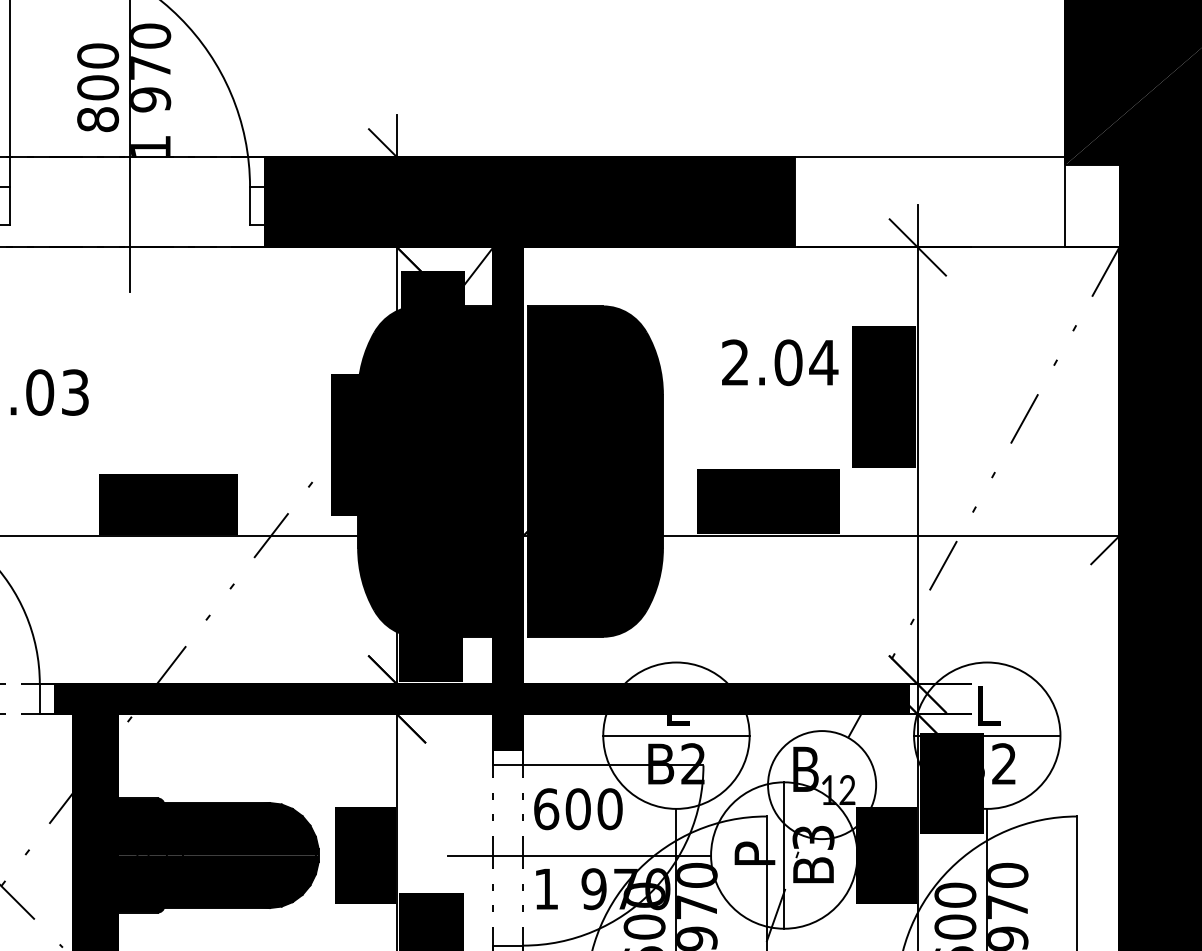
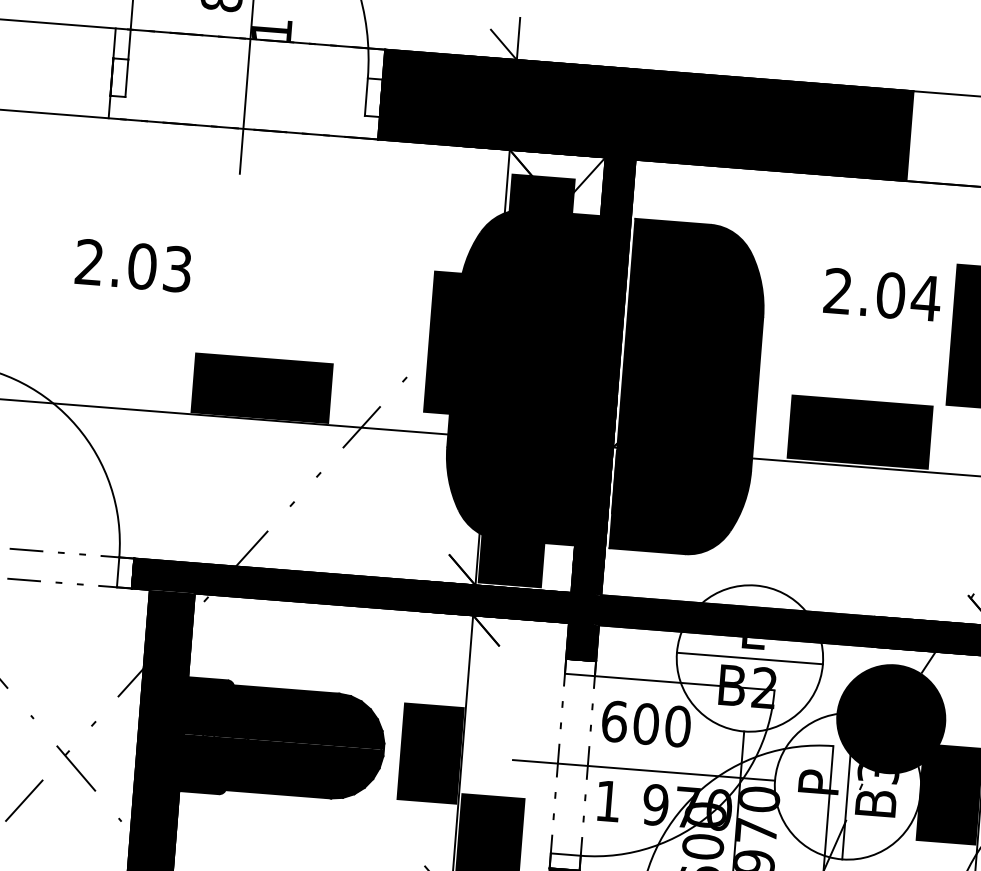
fill: (822, 785) -> (891, 719), added

